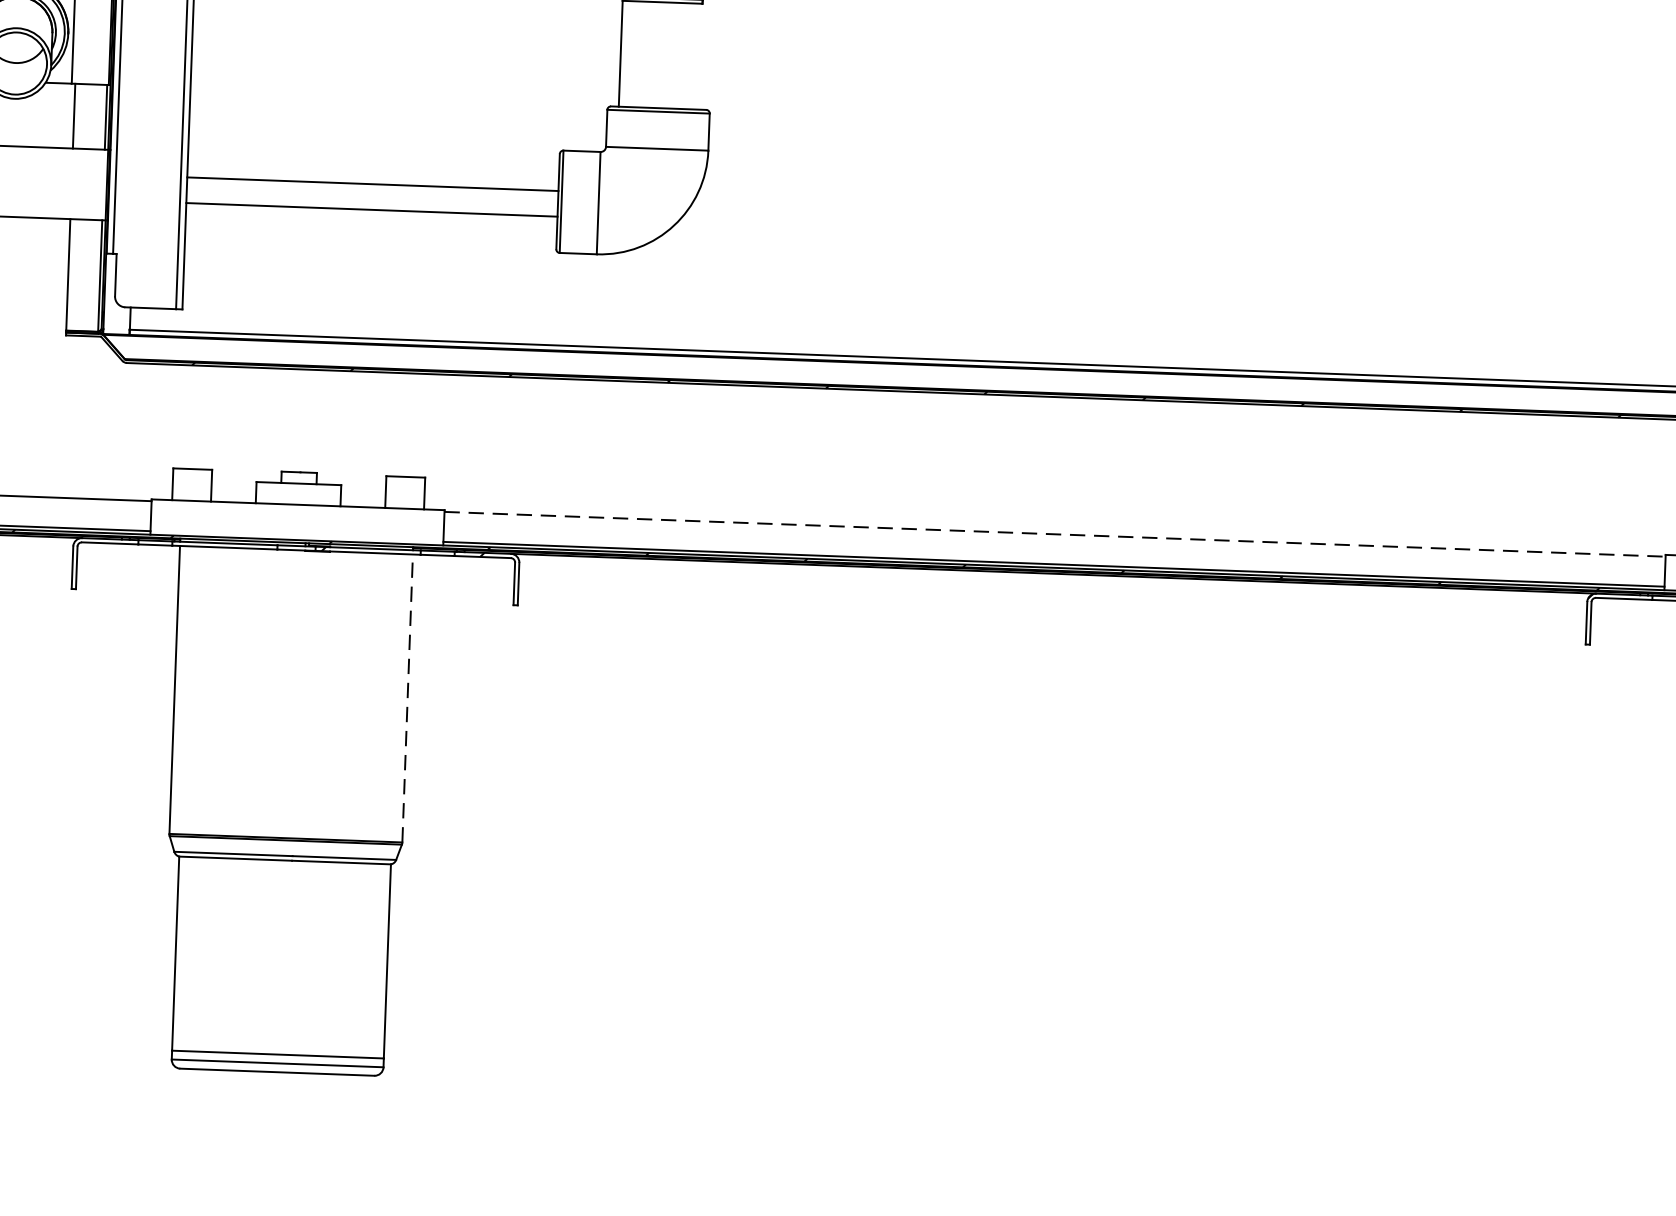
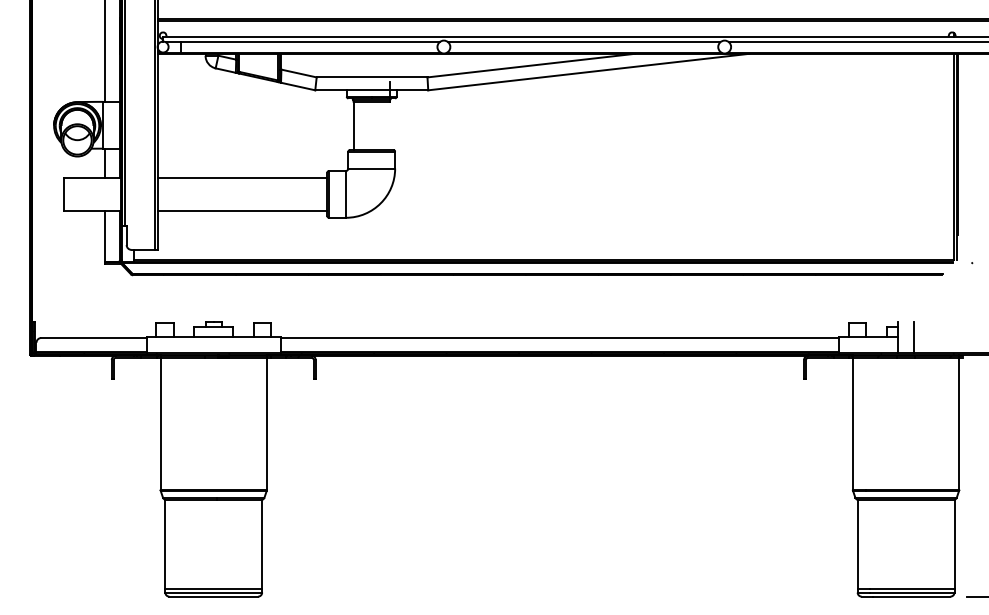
line: (372, 184) -> (242, 210), moved
line: (371, 210) -> (242, 178), moved
line: (1056, 533) -> (560, 337), dashed -> solid
line: (408, 697) -> (267, 423), dashed -> solid

